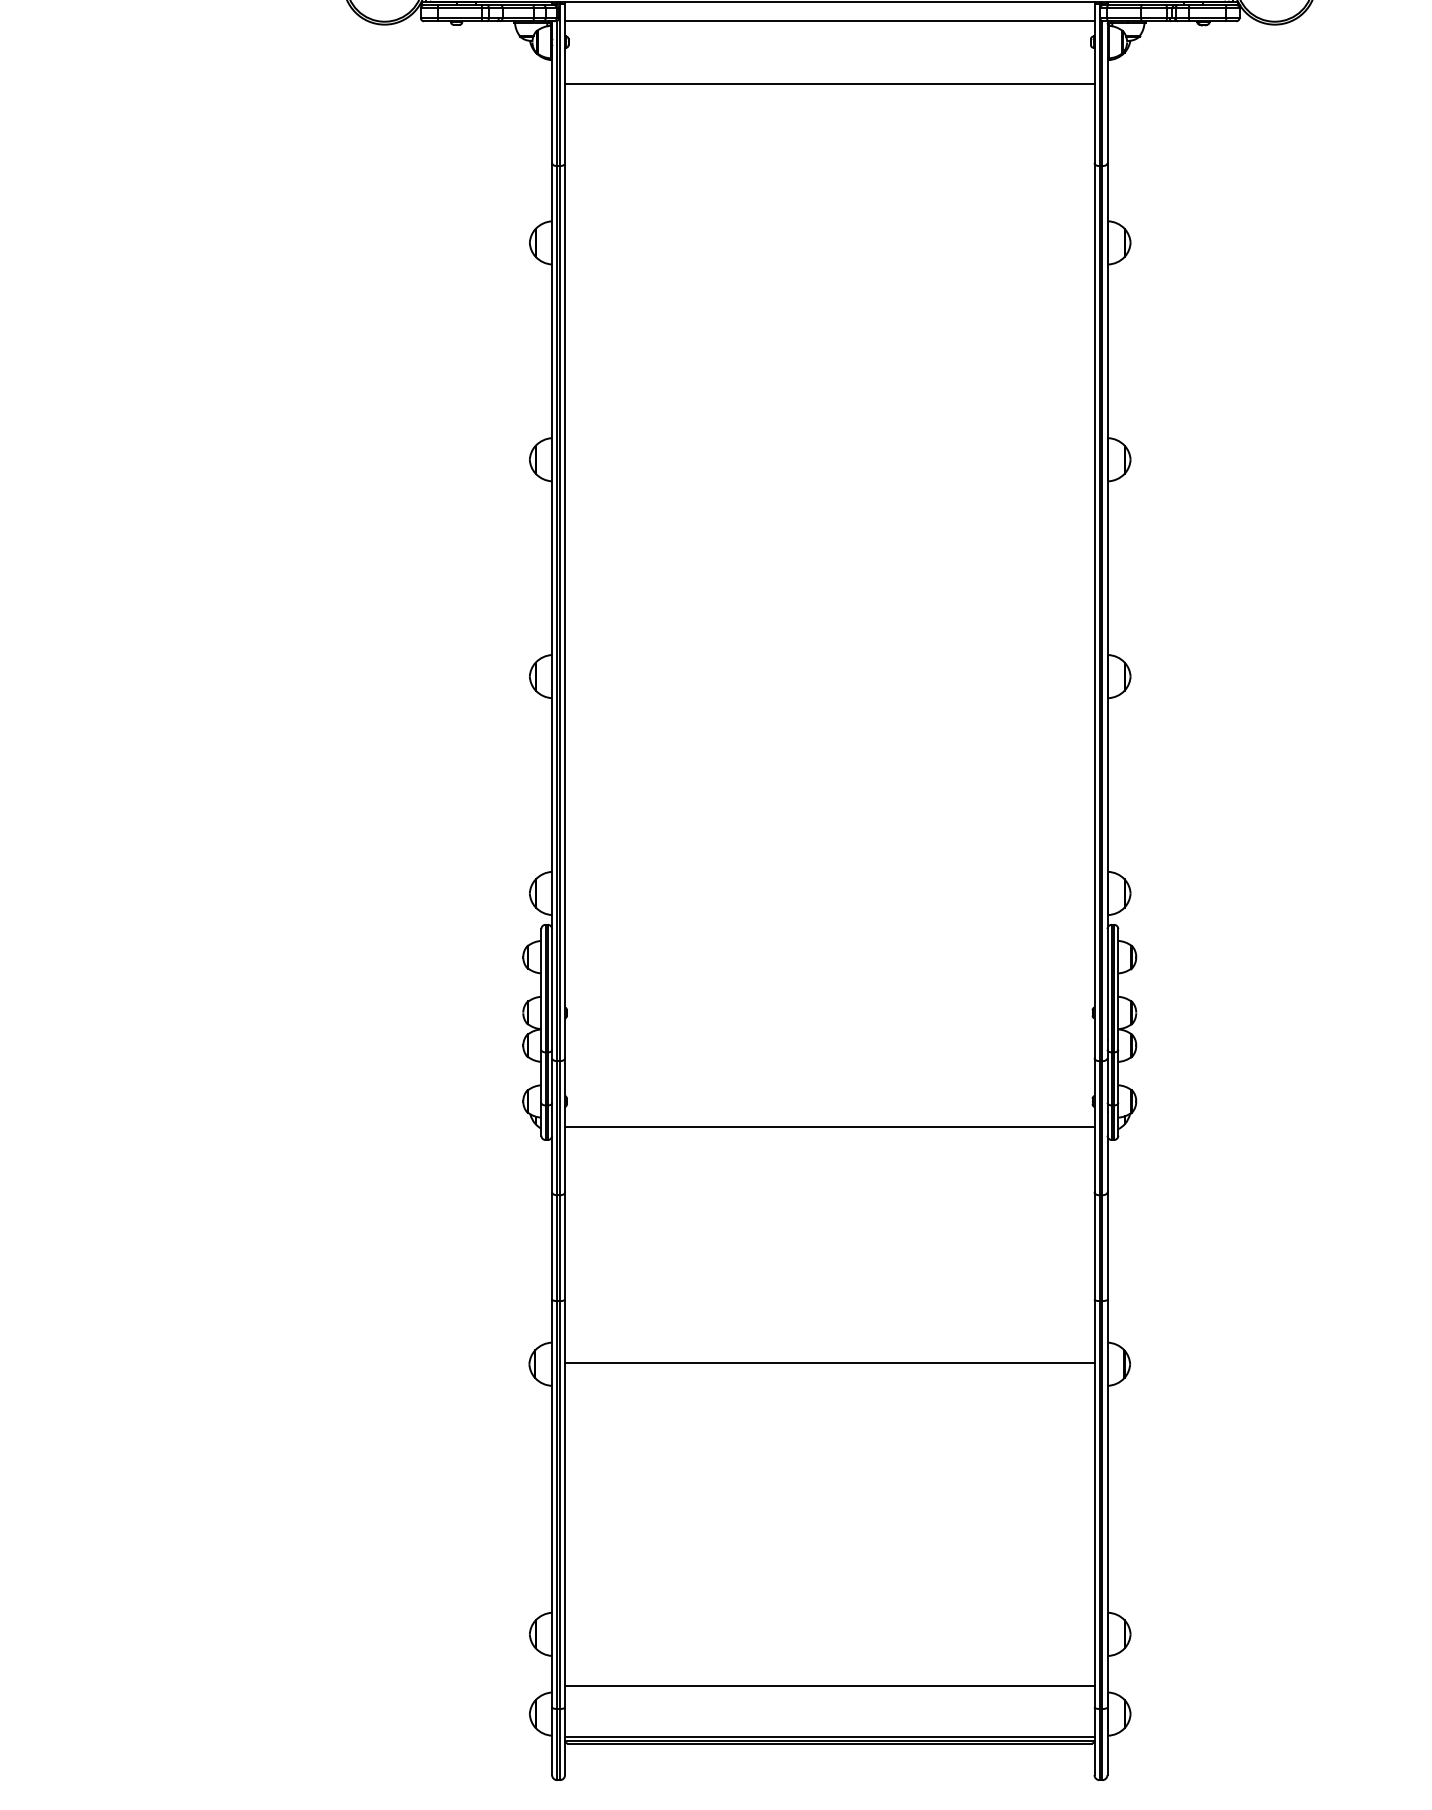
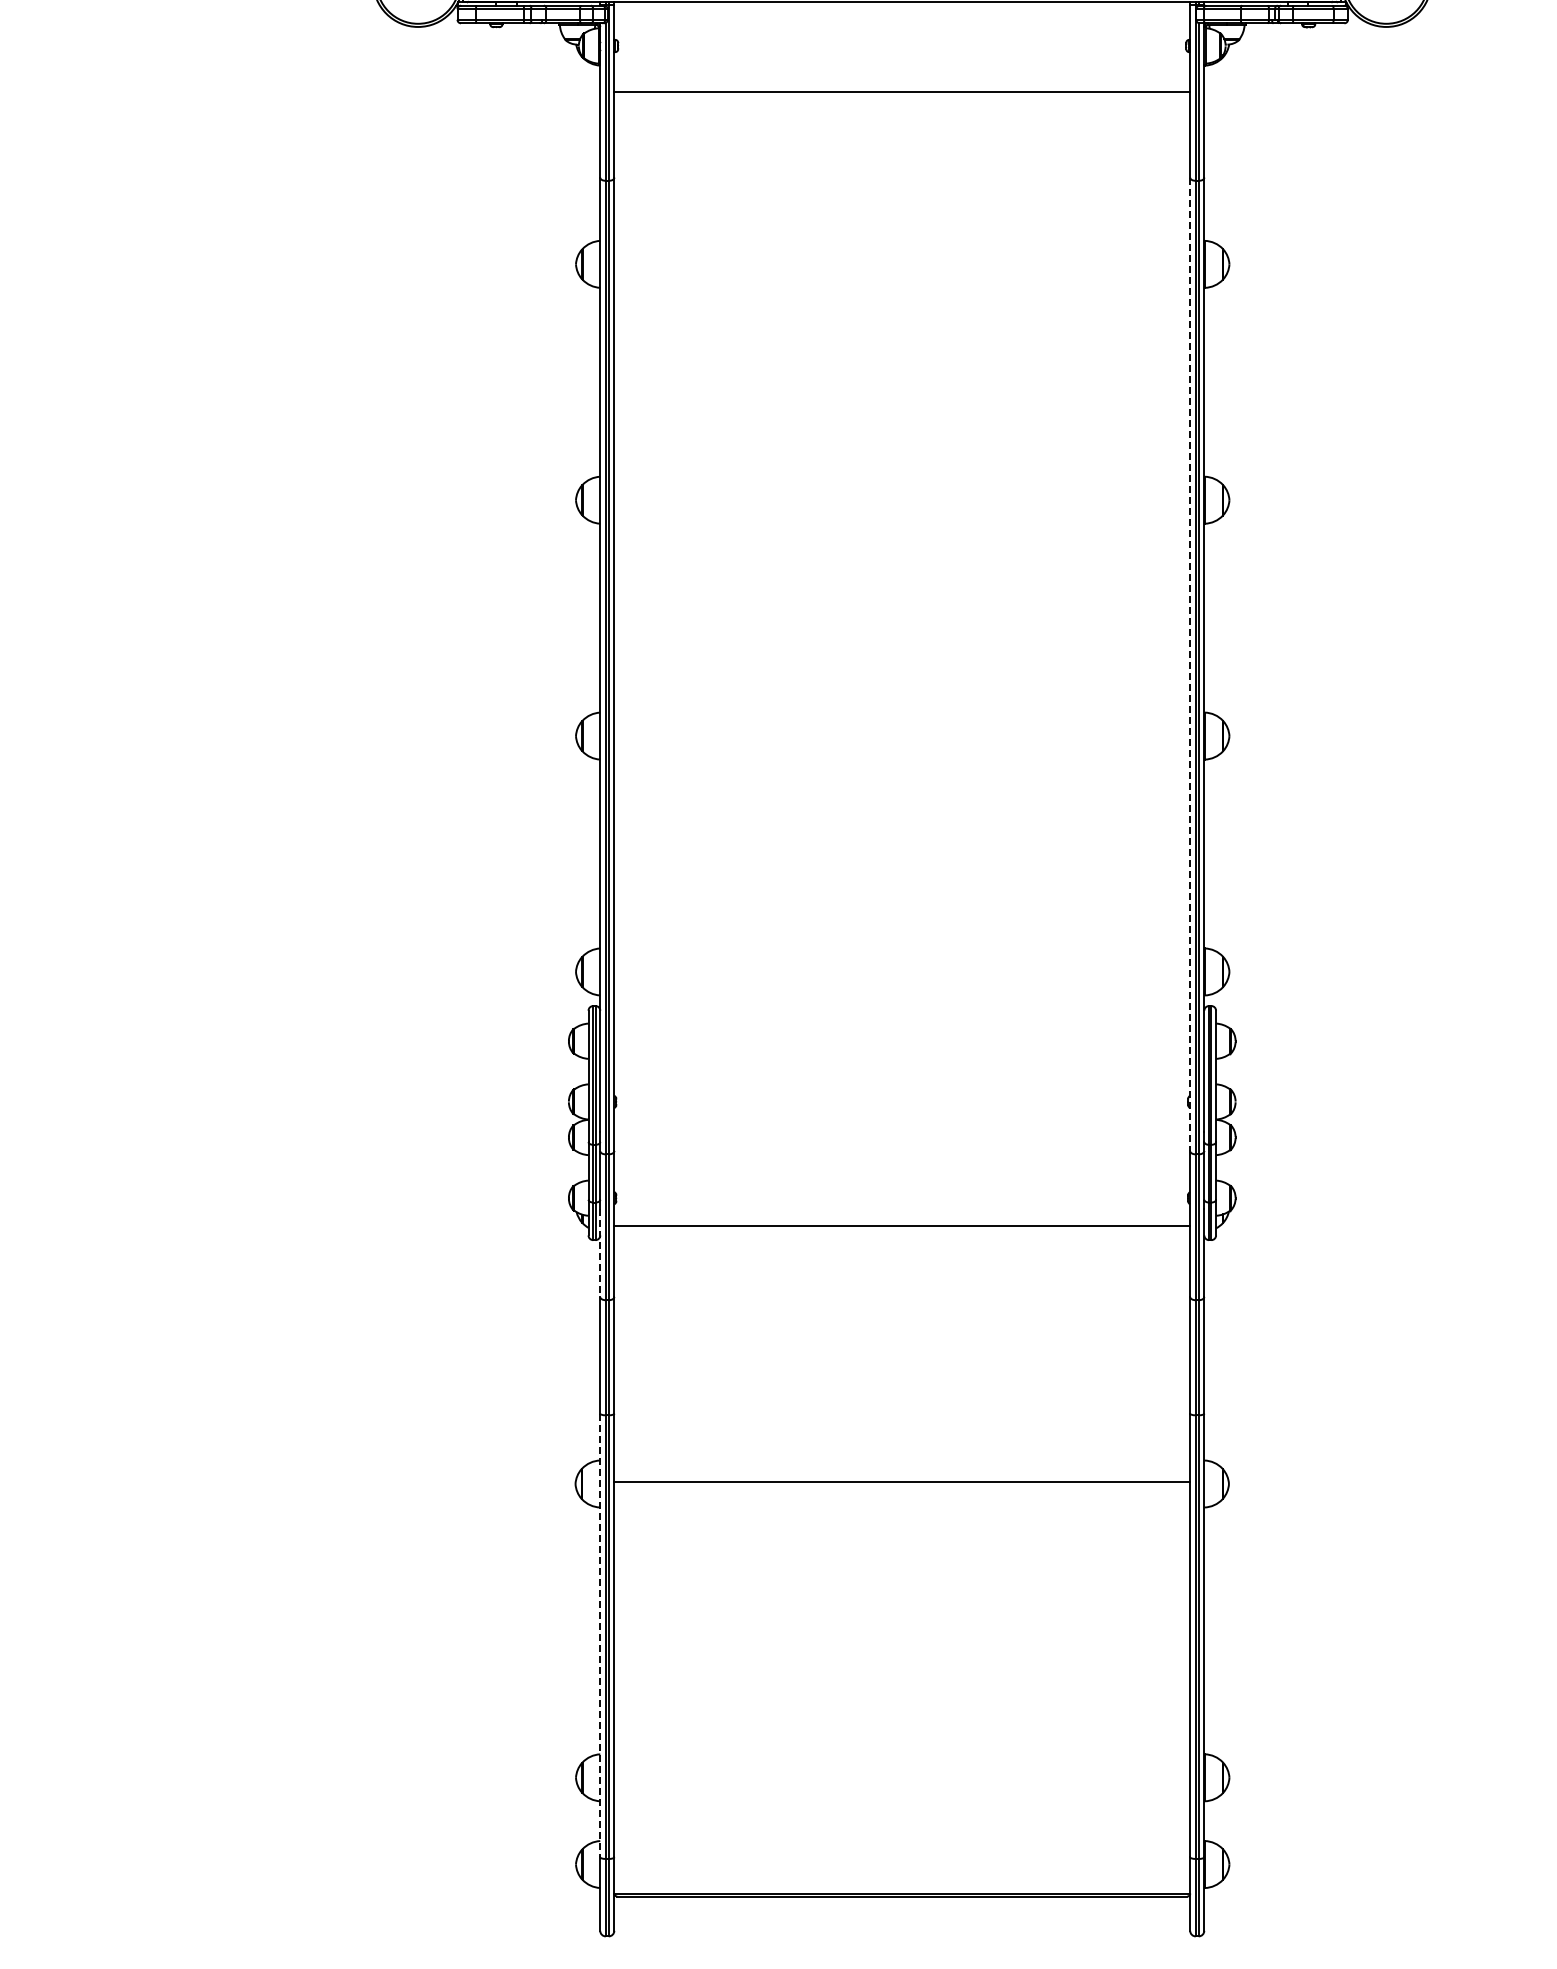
line: (830, 20) -> (902, 22), removed
line: (1094, 610) -> (1190, 664), solid -> dashed
line: (552, 1152) -> (600, 1253), solid -> dashed
line: (552, 1503) -> (600, 1635), solid -> dashed
line: (830, 1685) -> (902, 1833), removed
line: (830, 1737) -> (902, 1889), removed

